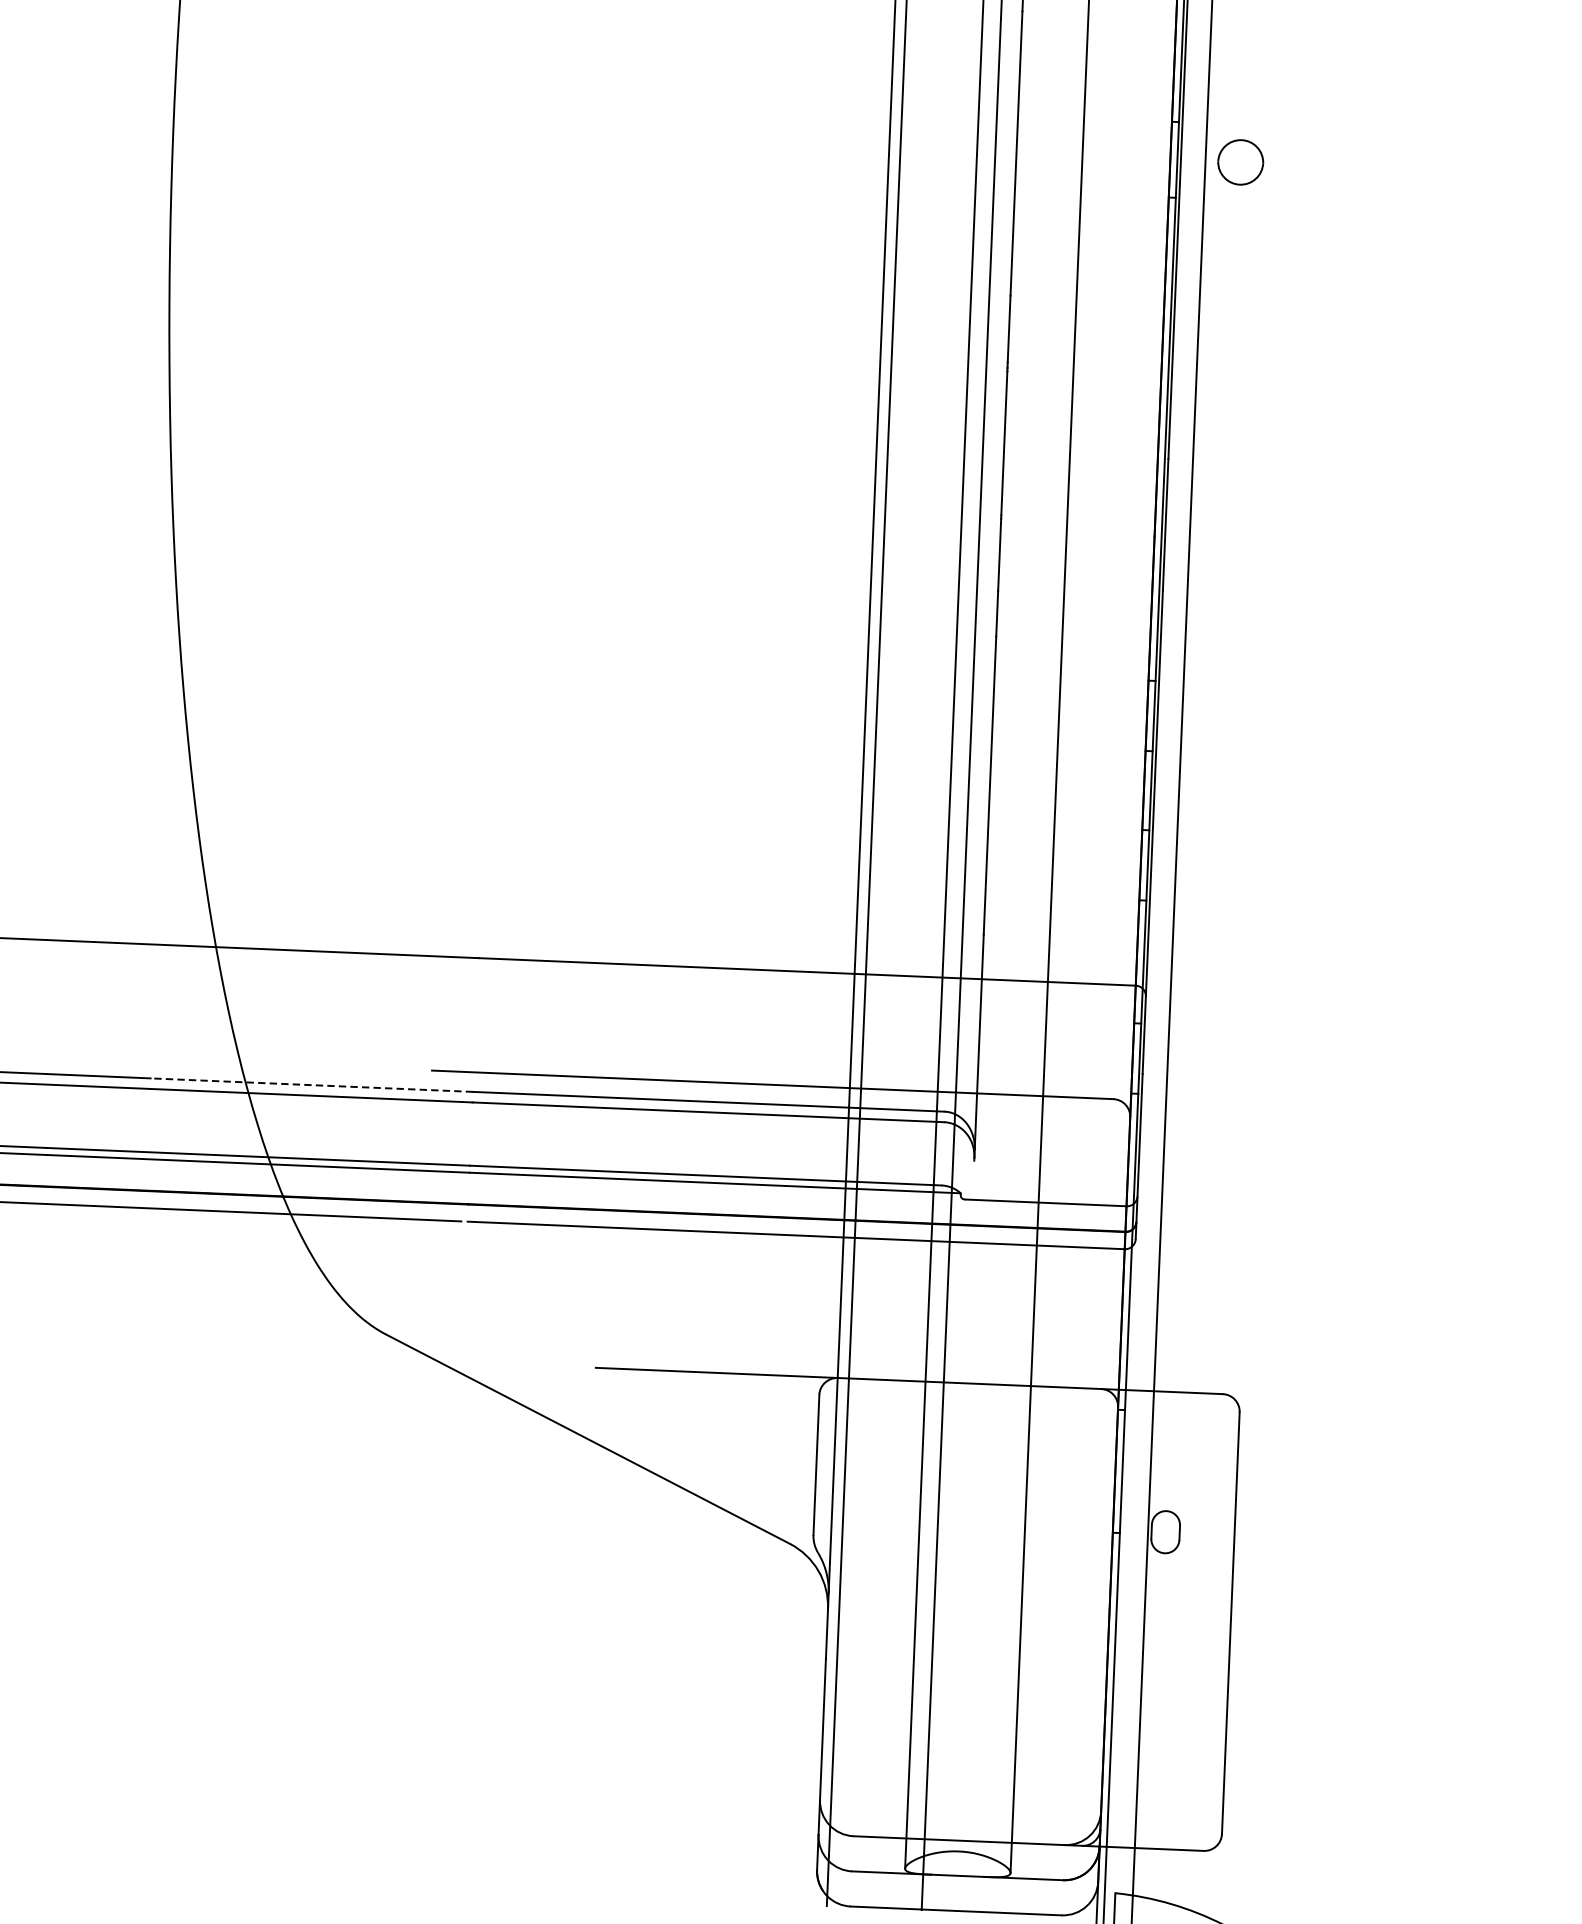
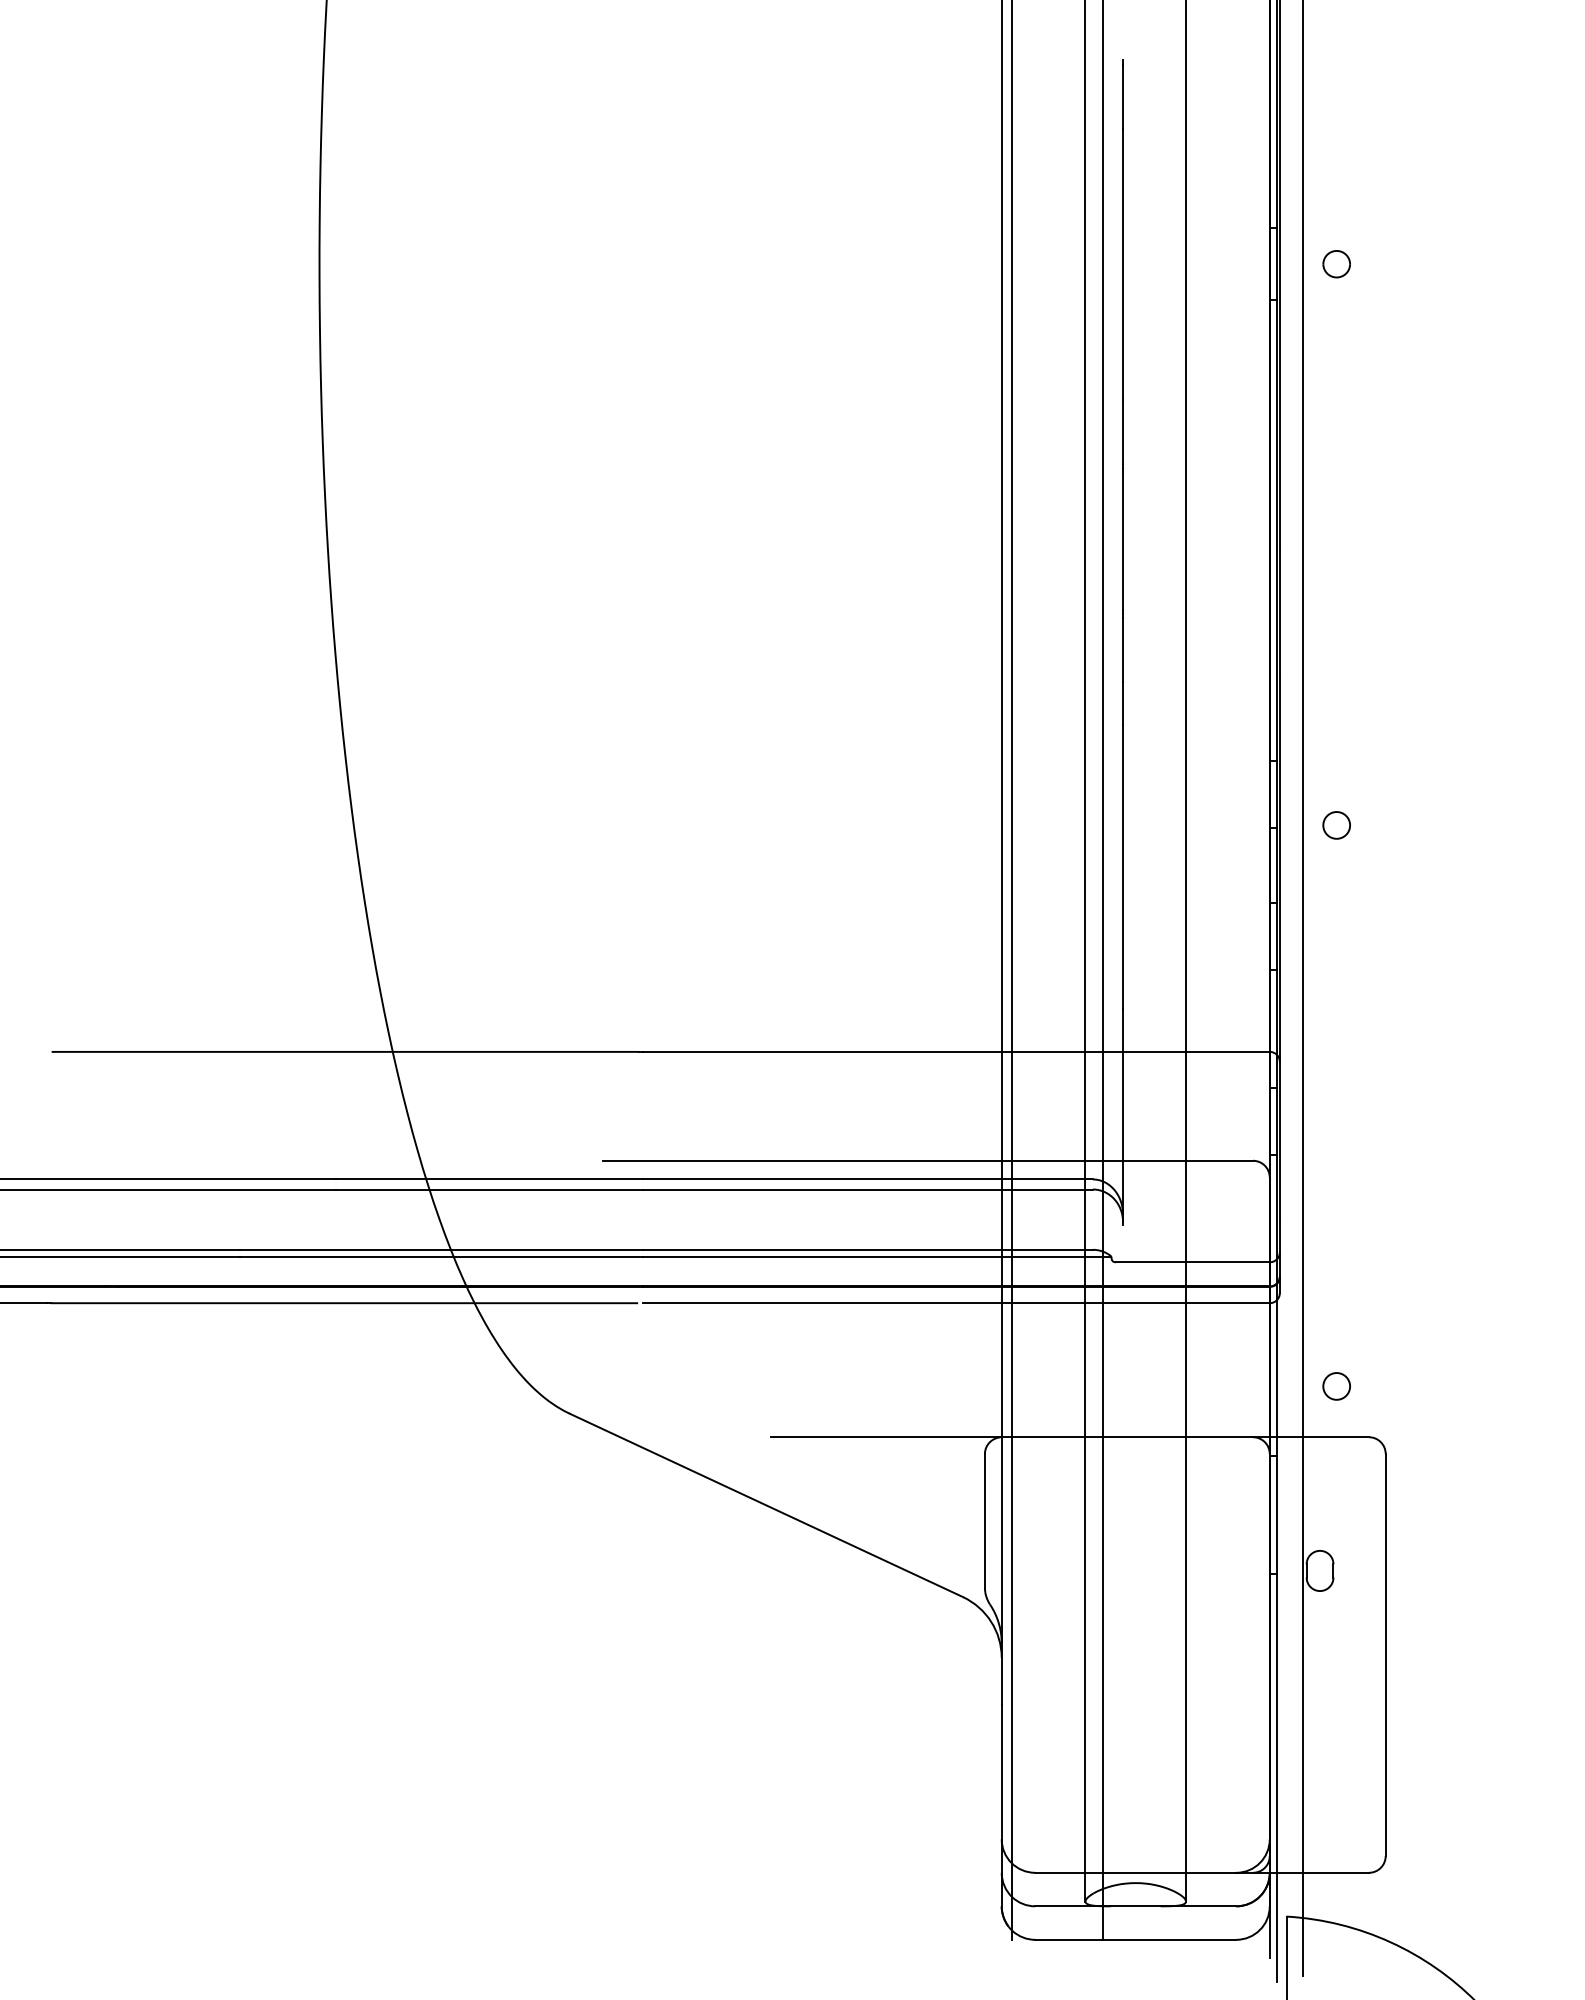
part: (1240, 162) -> (1336, 264), size x0.62
circle: (1215, 751) -> (1336, 825), added
line: (311, 1085) -> (489, 1179), dashed -> solid
circle: (1191, 1339) -> (1336, 1386), added

